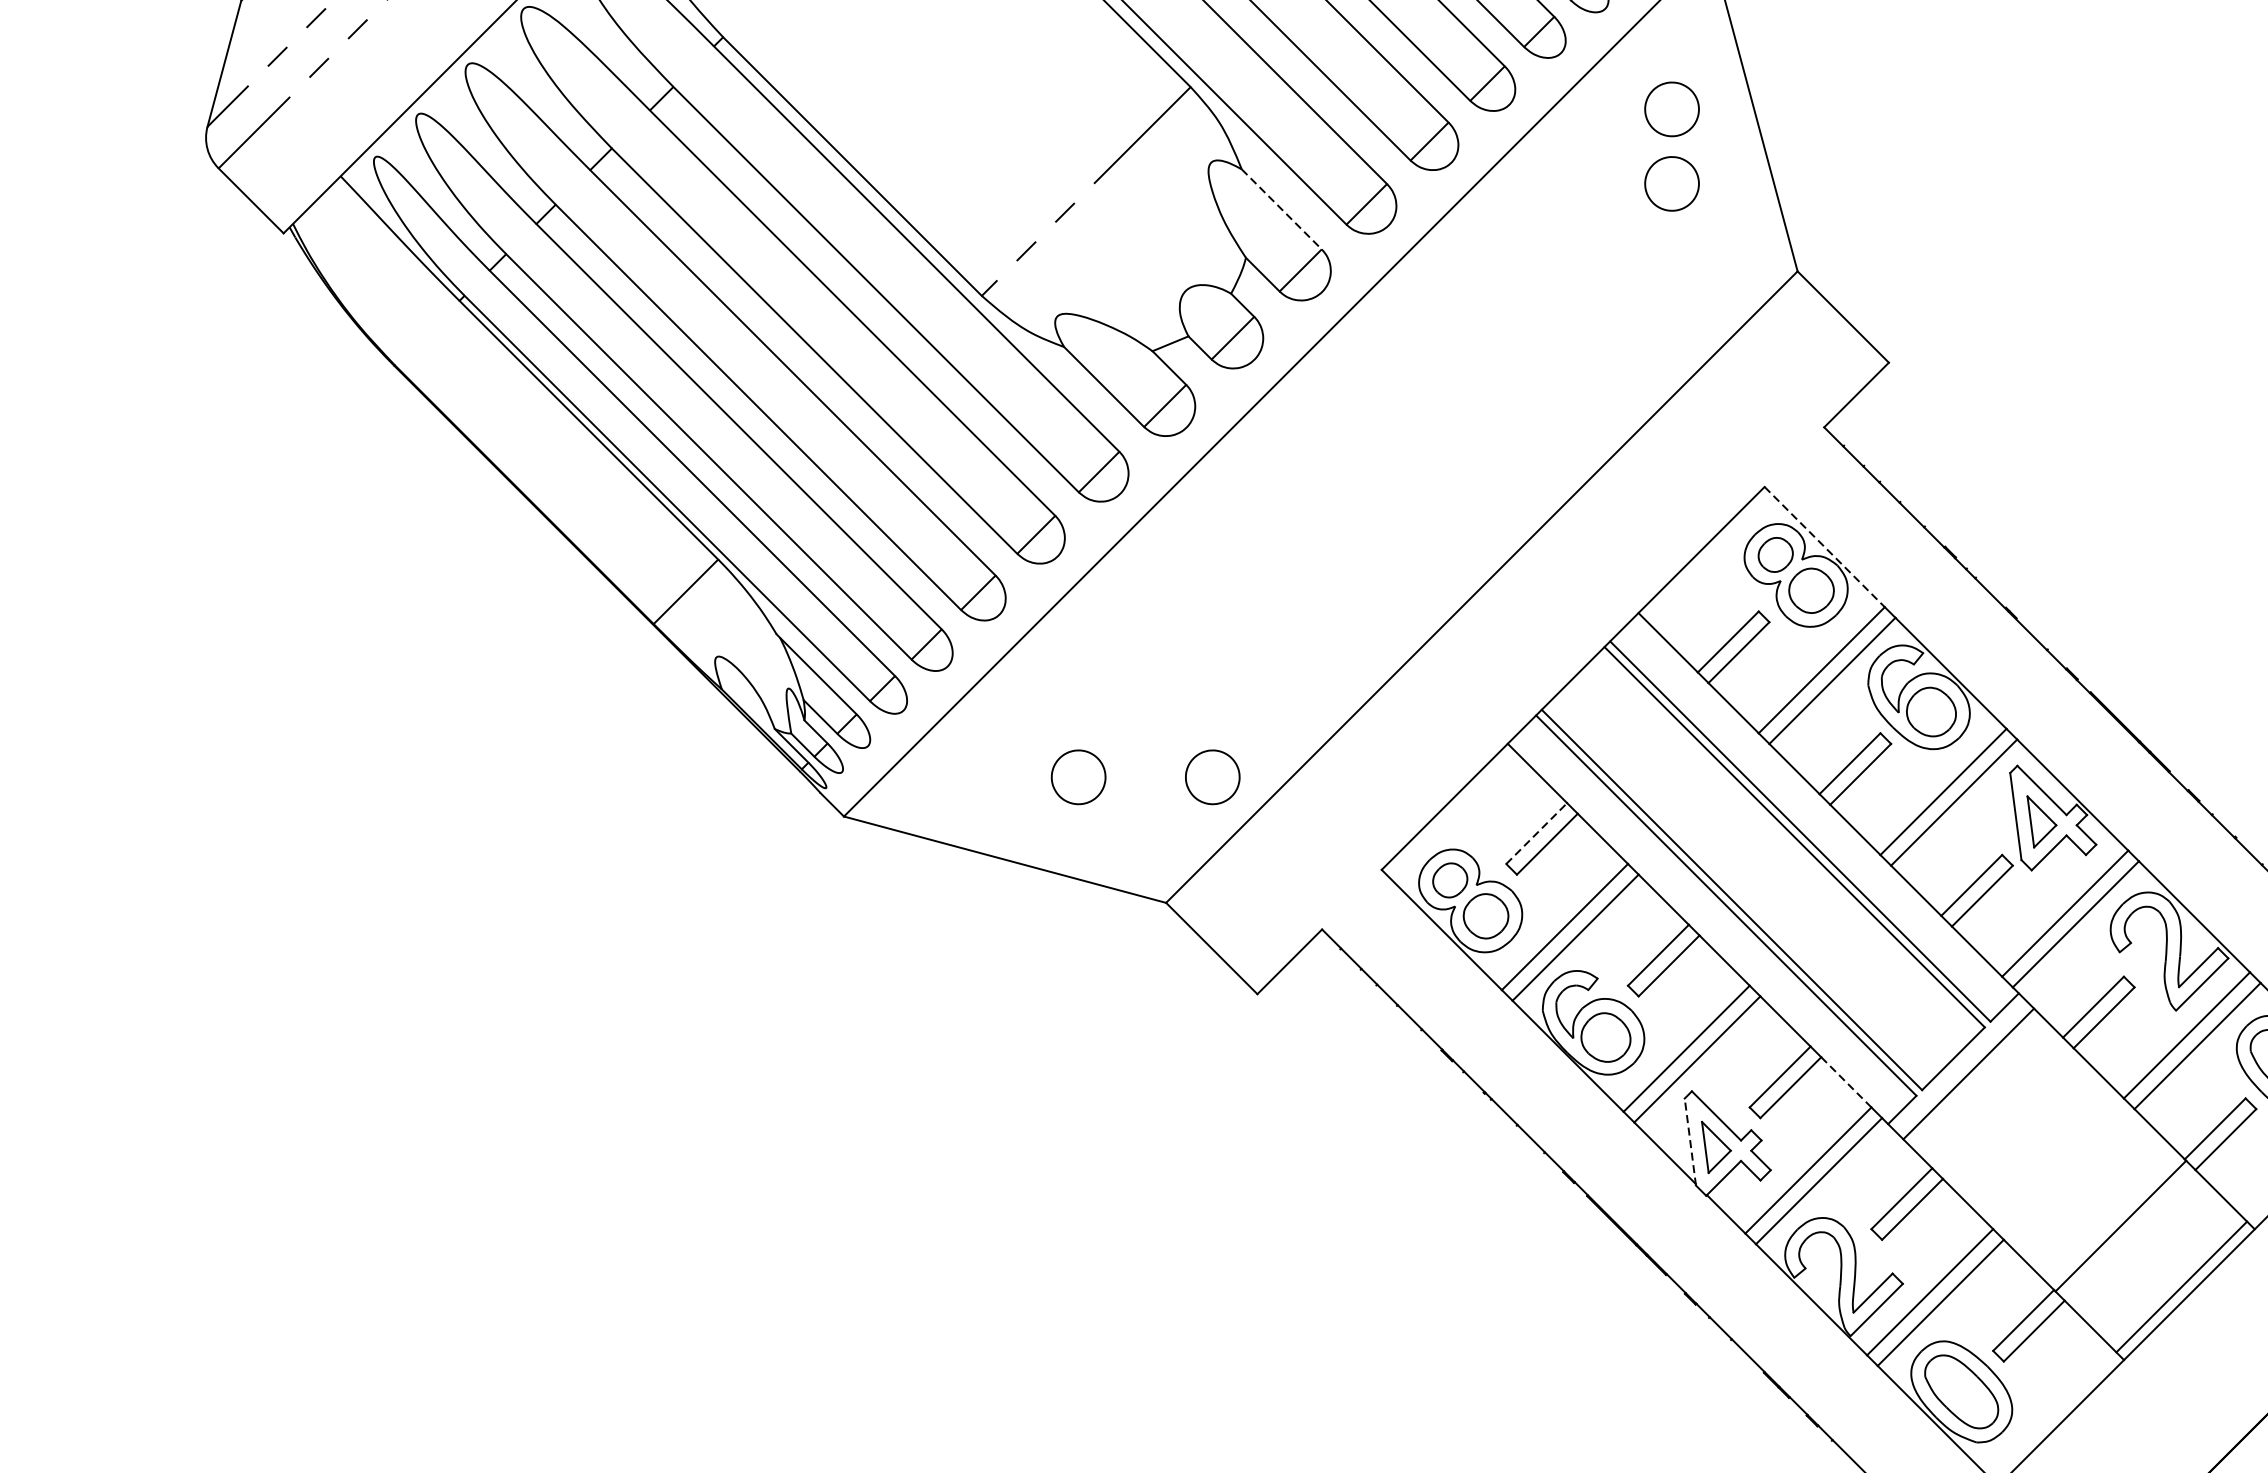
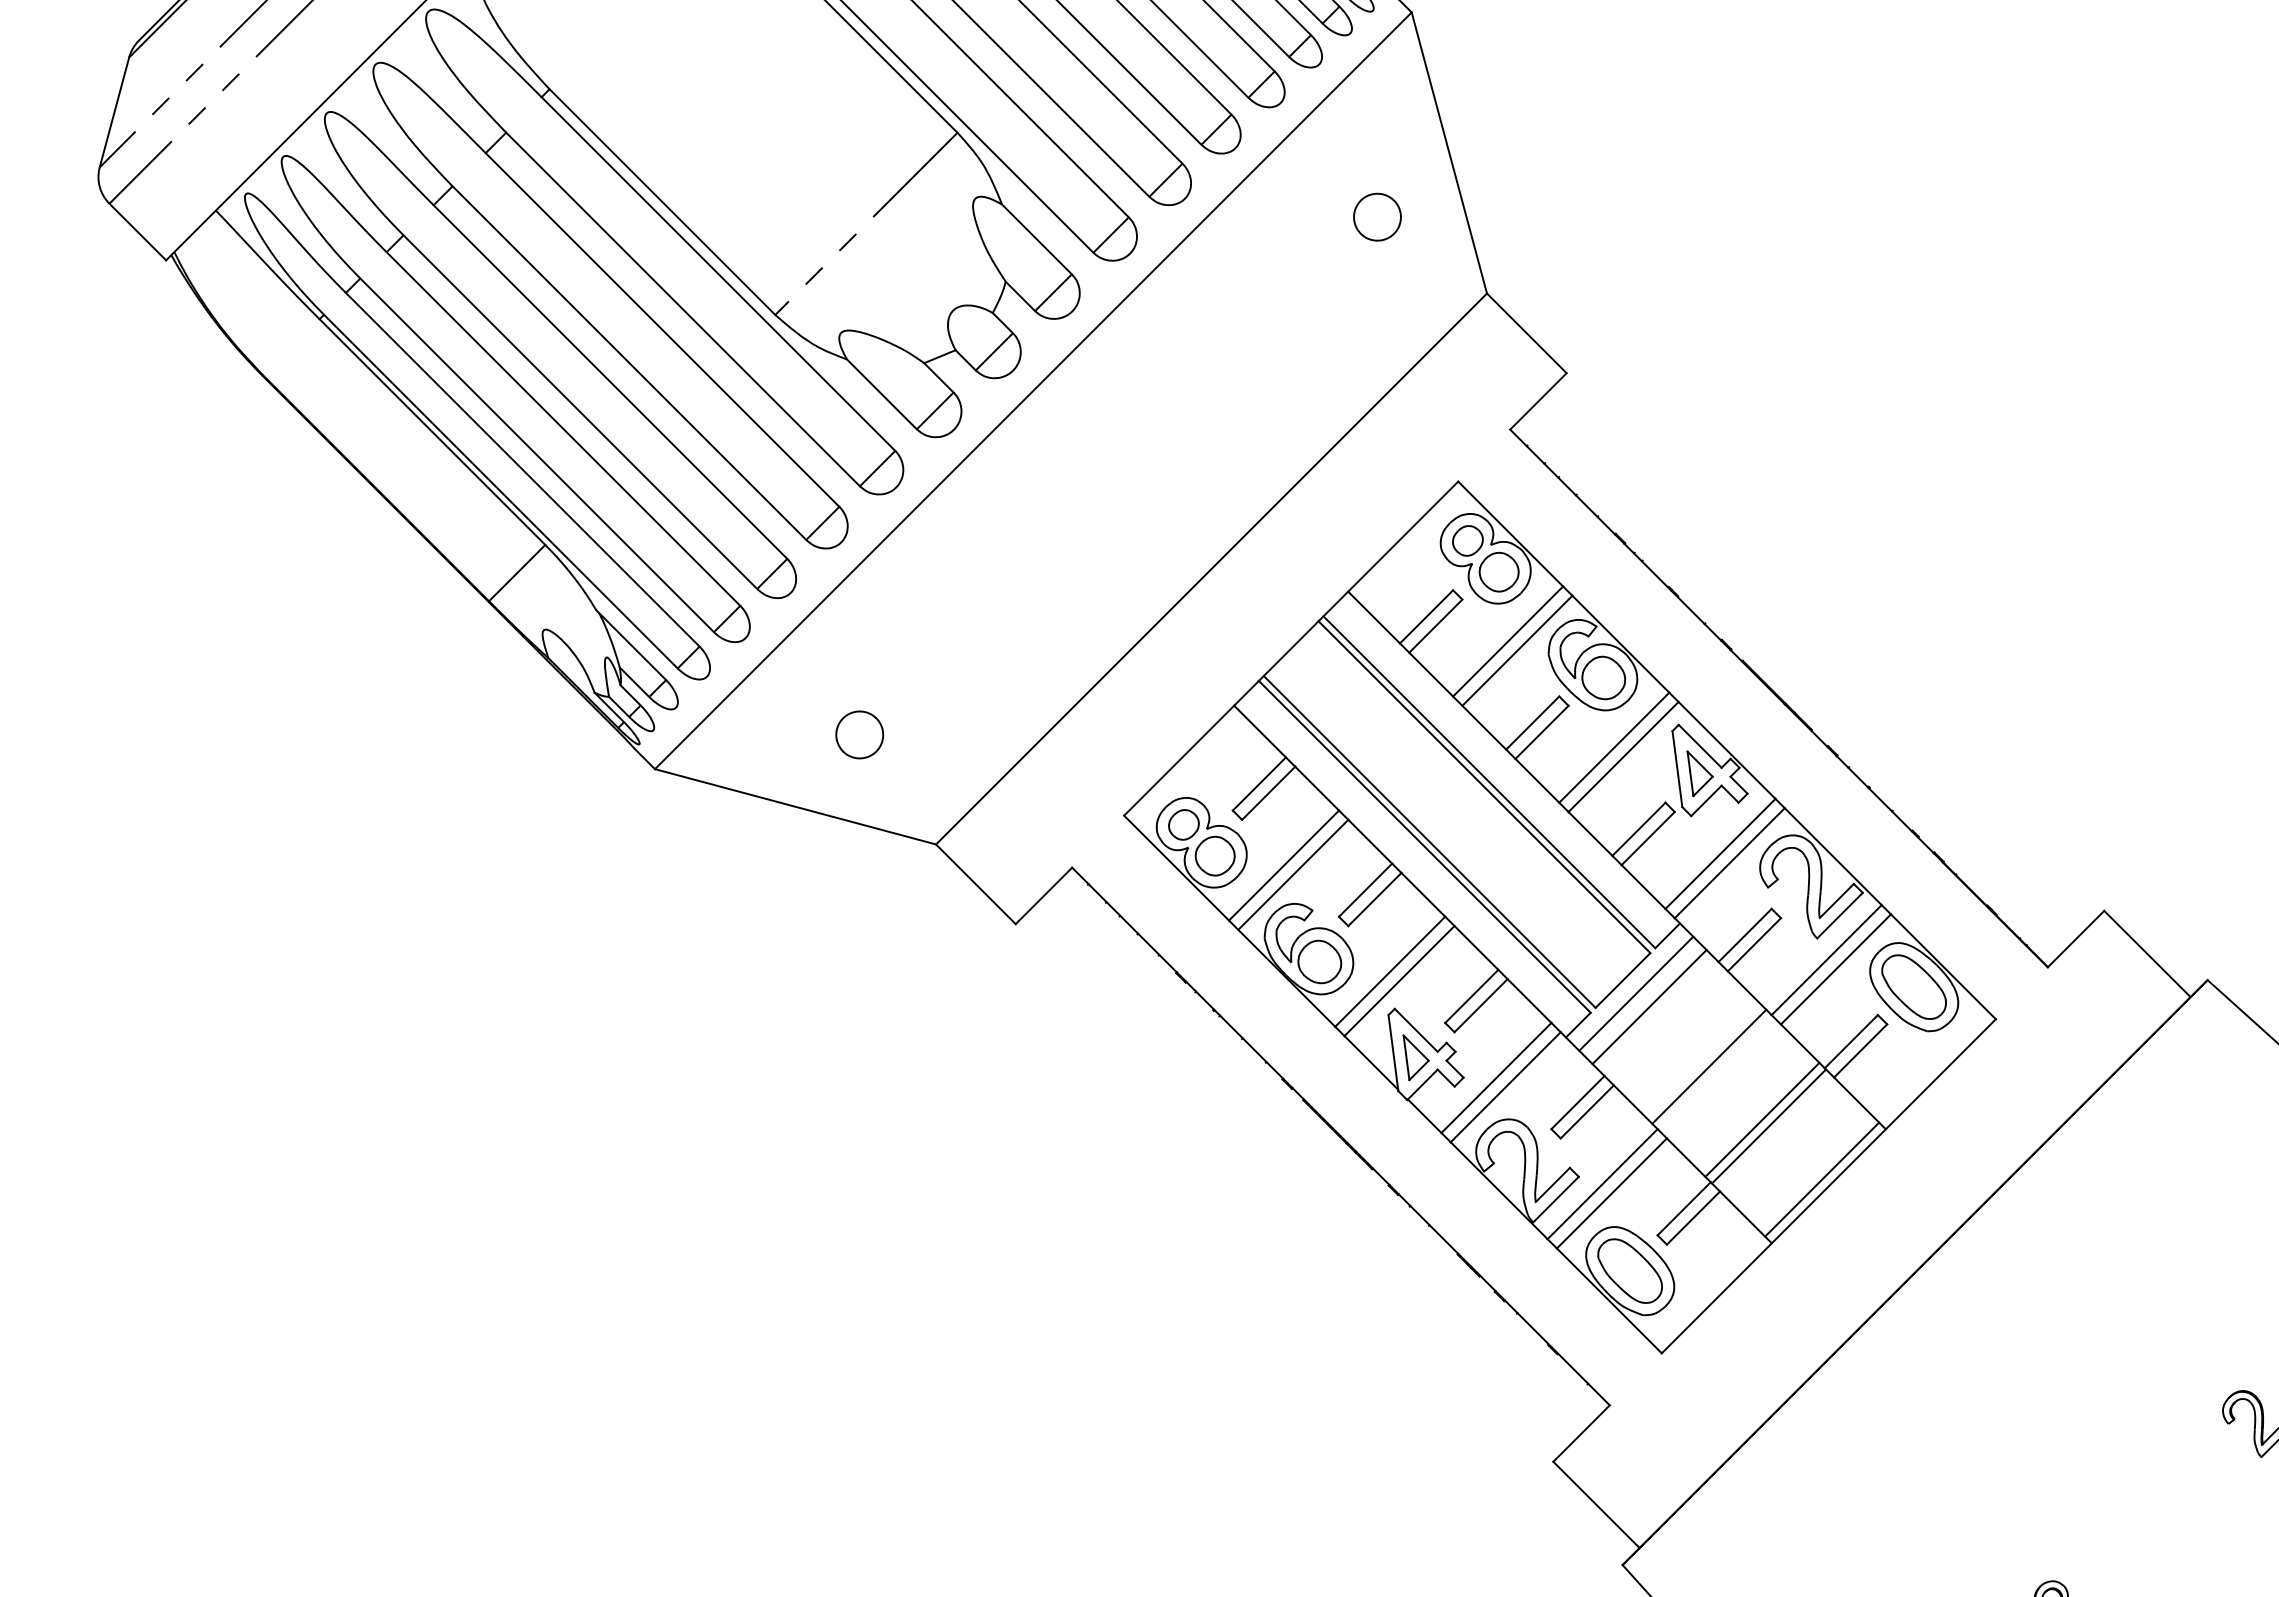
part: (1672, 108) -> (1377, 151), removed
line: (1282, 209) -> (1037, 239), dashed -> solid
line: (1825, 547) -> (1511, 534), dashed -> solid
part: (1212, 776) -> (976, 734), removed
line: (1536, 834) -> (1259, 784), dashed -> solid
line: (1846, 1082) -> (1529, 1001), dashed -> solid
line: (1983, 1089) -> (1649, 1007), added
line: (1690, 1141) -> (1393, 1052), dashed -> solid
line: (2052, 1157) -> (1709, 1066), added
line: (2113, 1218) -> (1762, 1119), added

